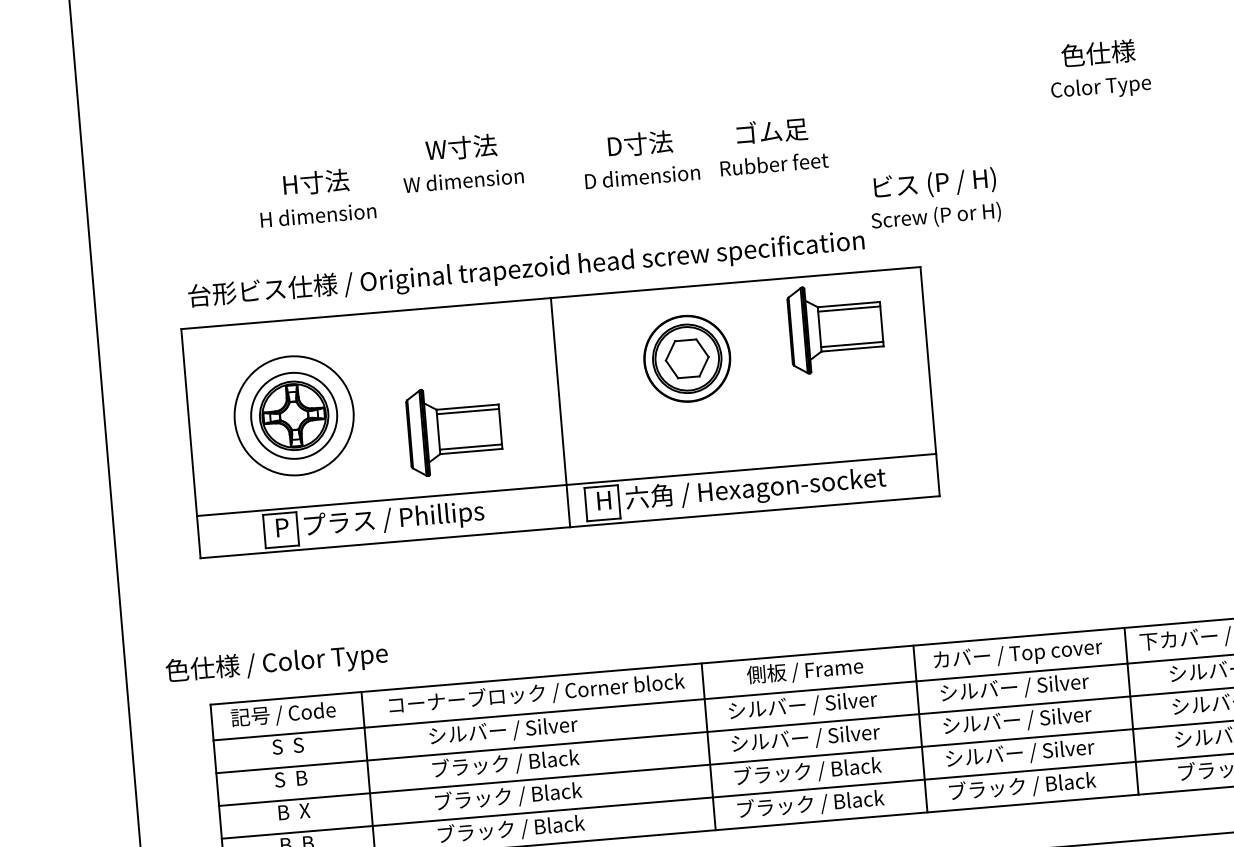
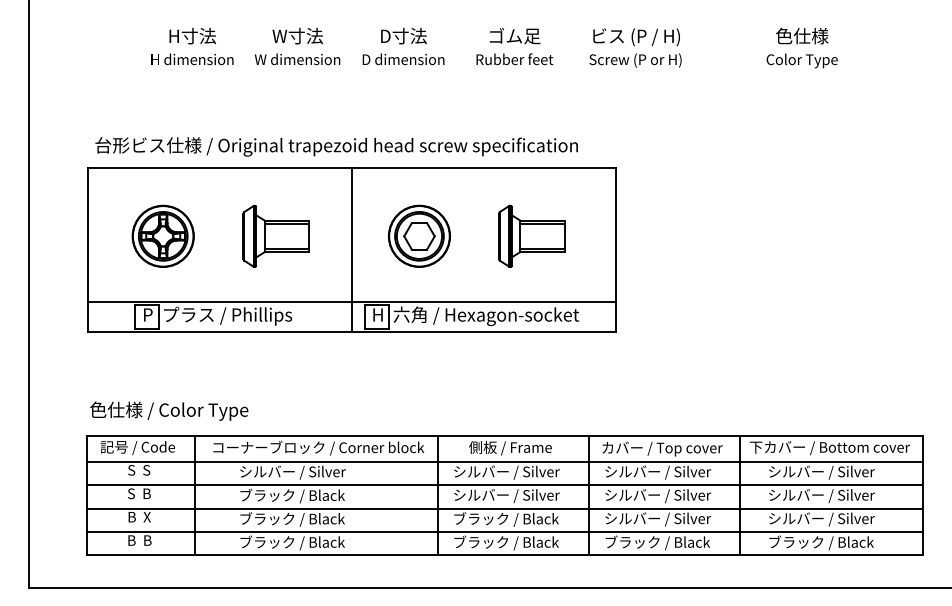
text: (1098, 69) -> (801, 47), moved
text: (772, 146) -> (514, 46), moved
text: (640, 158) -> (403, 46), moved
text: (462, 162) -> (297, 46), moved
text: (317, 197) -> (192, 46), moved
text: (934, 198) -> (635, 47), moved
part: (835, 326) -> (531, 235), moved
part: (687, 357) -> (419, 235), moved
circle: (293, 416) -> (162, 236), size x0.71
part: (453, 430) -> (275, 236), moved
text: (277, 662) -> (169, 410), moved

